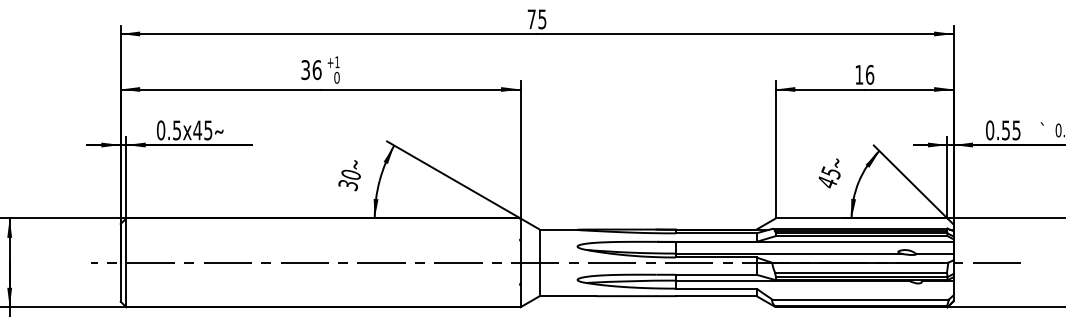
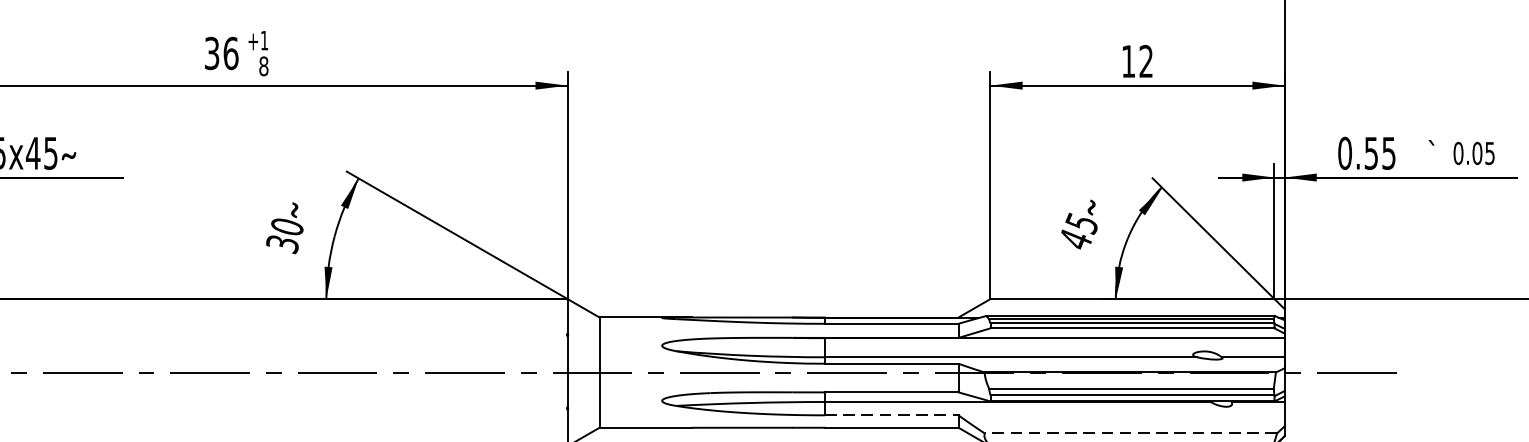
text: (870, 74) -> (1147, 60), 16 -> 12
text: (336, 77) -> (263, 65), 0 -> 8
line: (716, 288) -> (892, 415), solid -> dashed
line: (860, 299) -> (1130, 433), solid -> dashed

